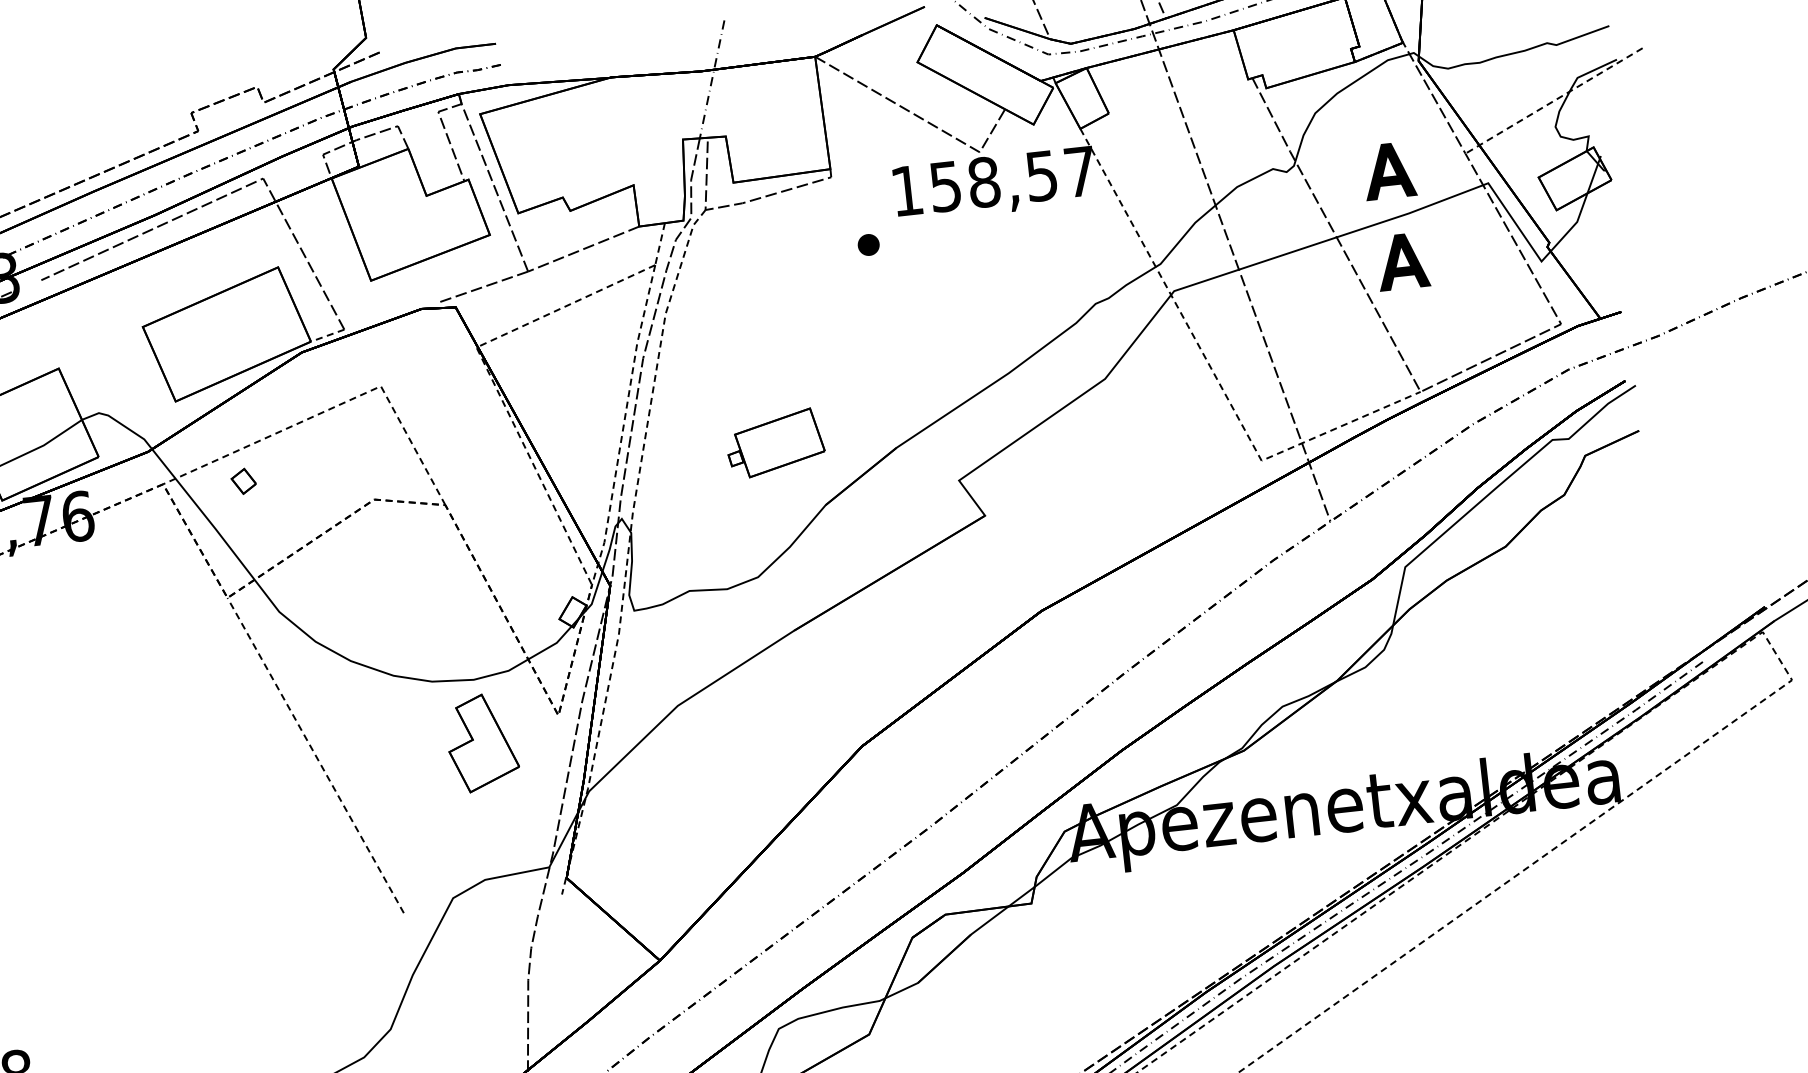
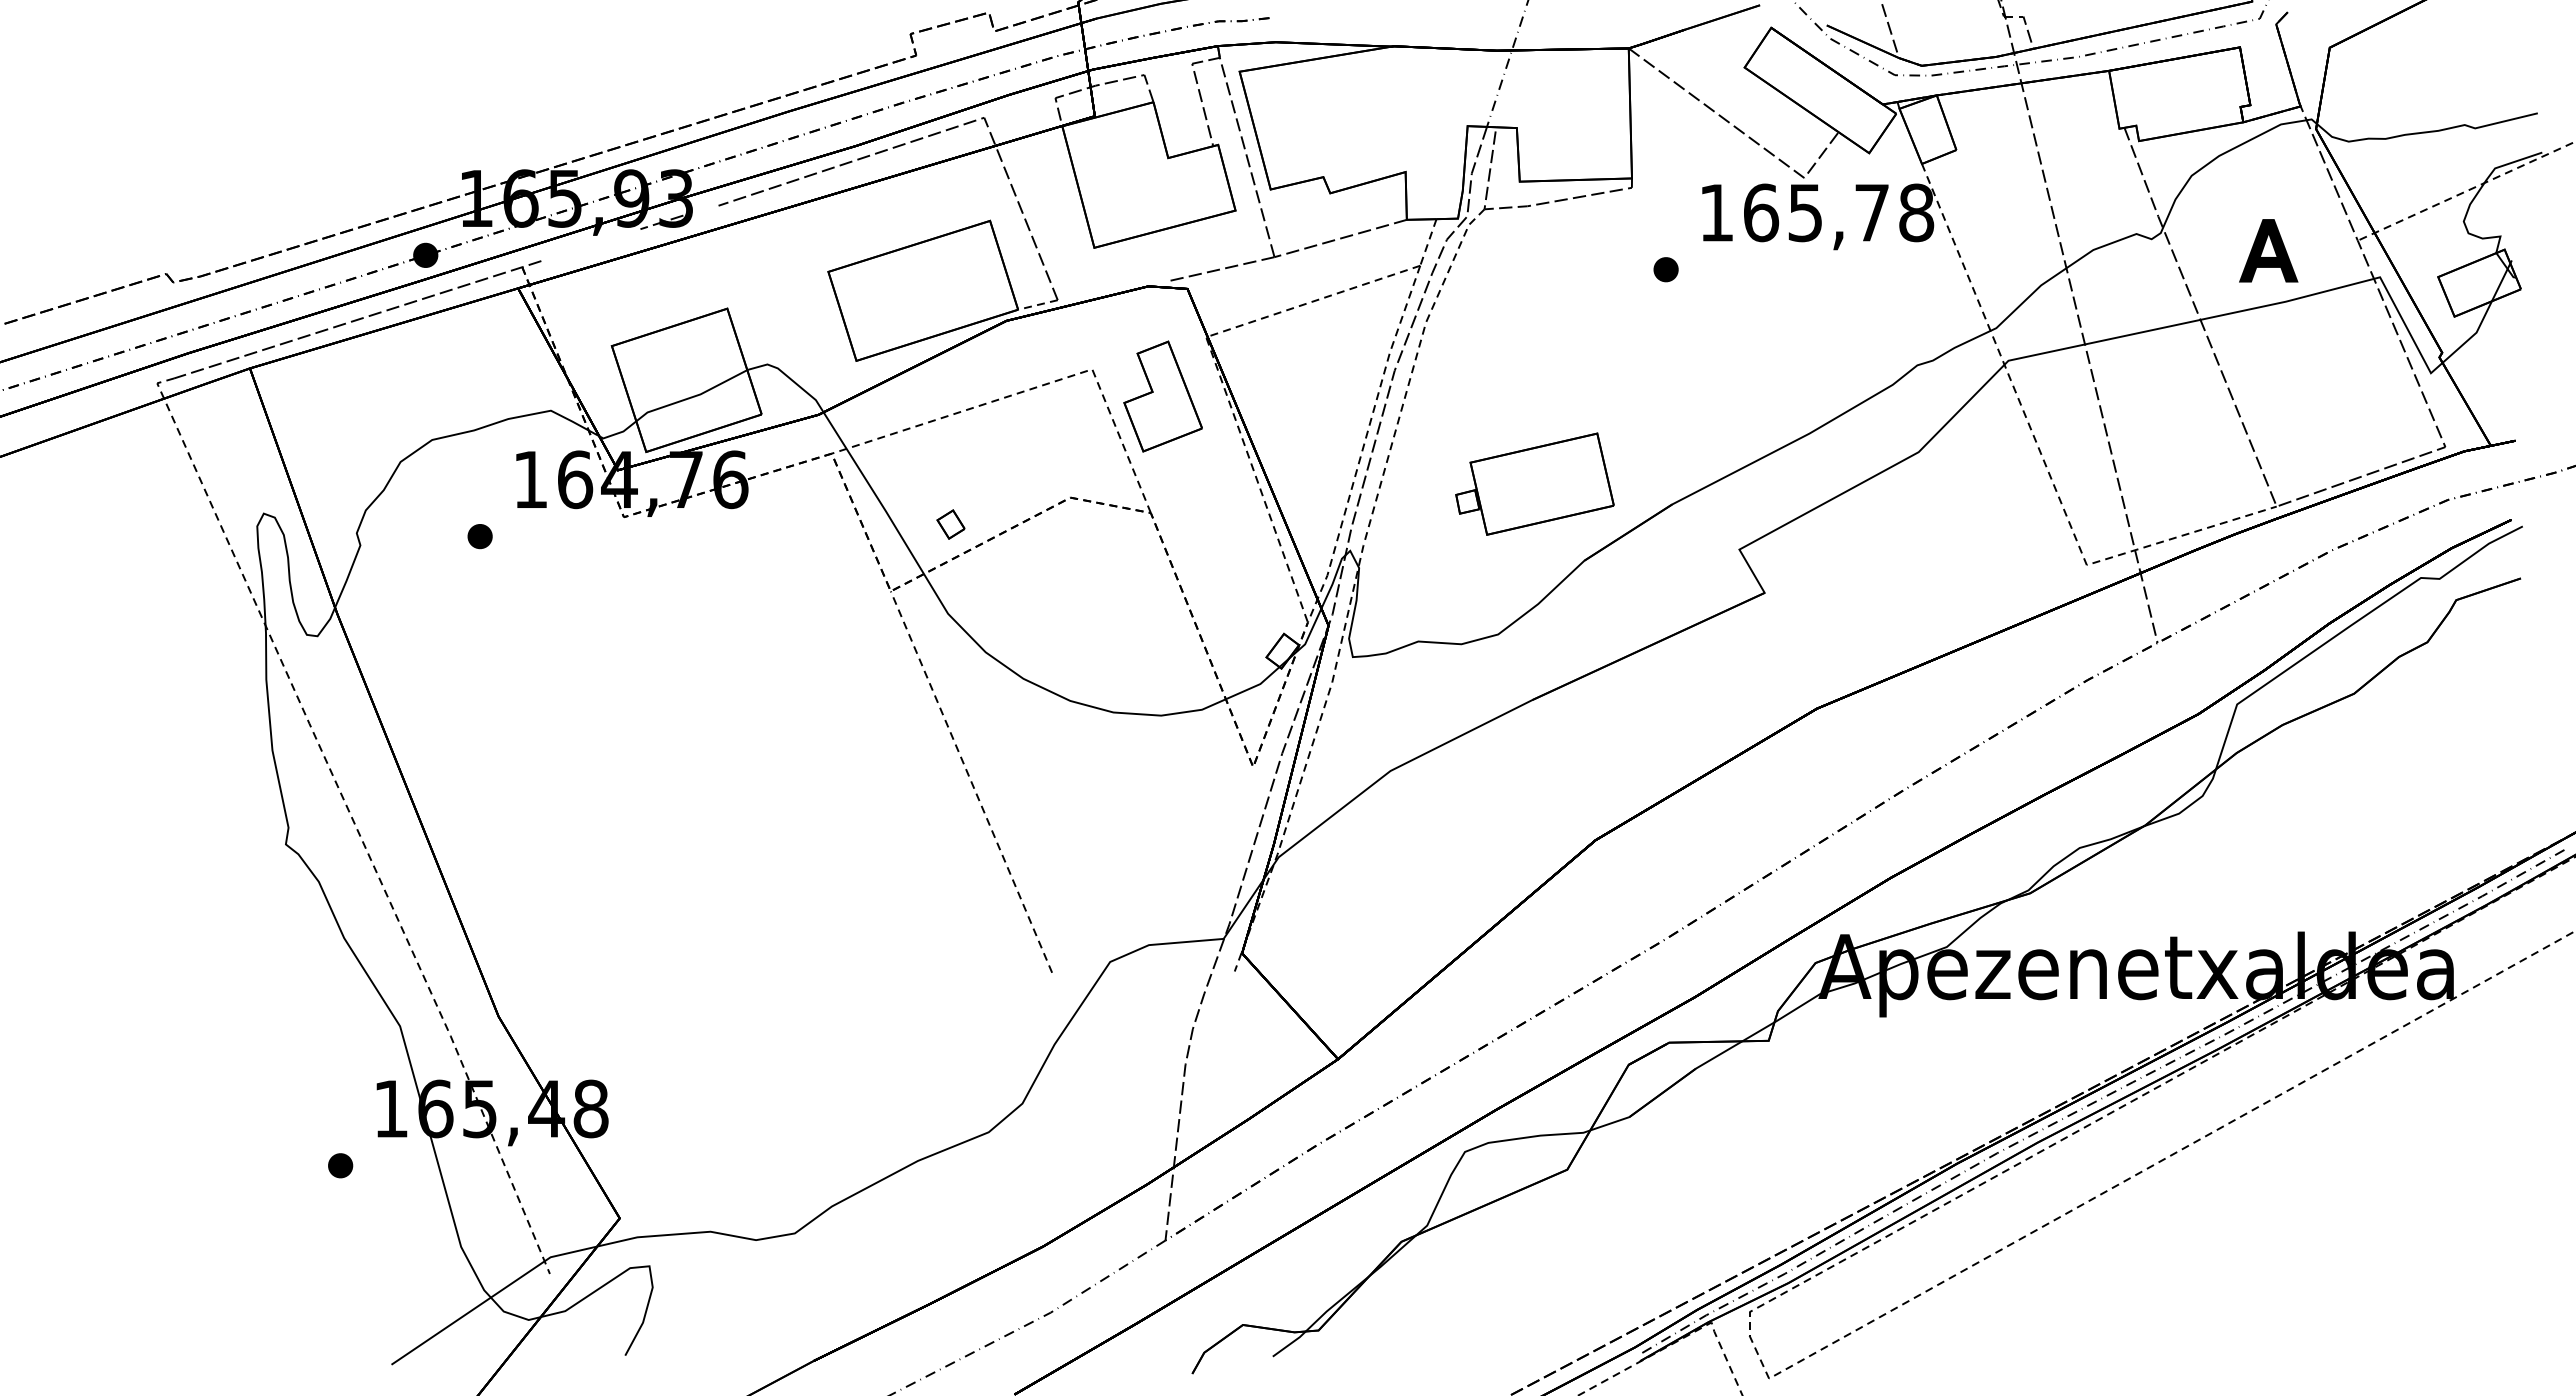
text: (1013, 178) -> (1839, 212), 158,57 -> 165,78
part: (1402, 261) -> (2272, 355), removed
part: (775, 442) -> (1534, 483), size x1.43
part: (243, 481) -> (950, 524), moved
part: (481, 742) -> (1162, 396), moved

